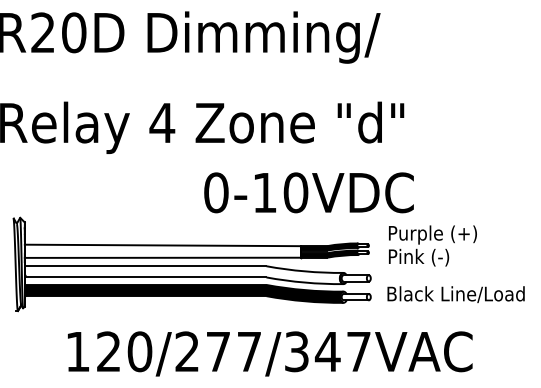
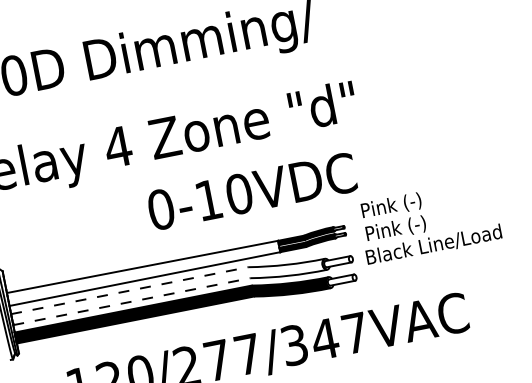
text: (308, 192) -> (251, 191), moved
text: (437, 234) -> (409, 202), Purple (+) -> Pink (-)
line: (145, 266) -> (129, 290), solid -> dashed
line: (145, 277) -> (131, 301), solid -> dashed
text: (455, 294) -> (433, 245), moved

